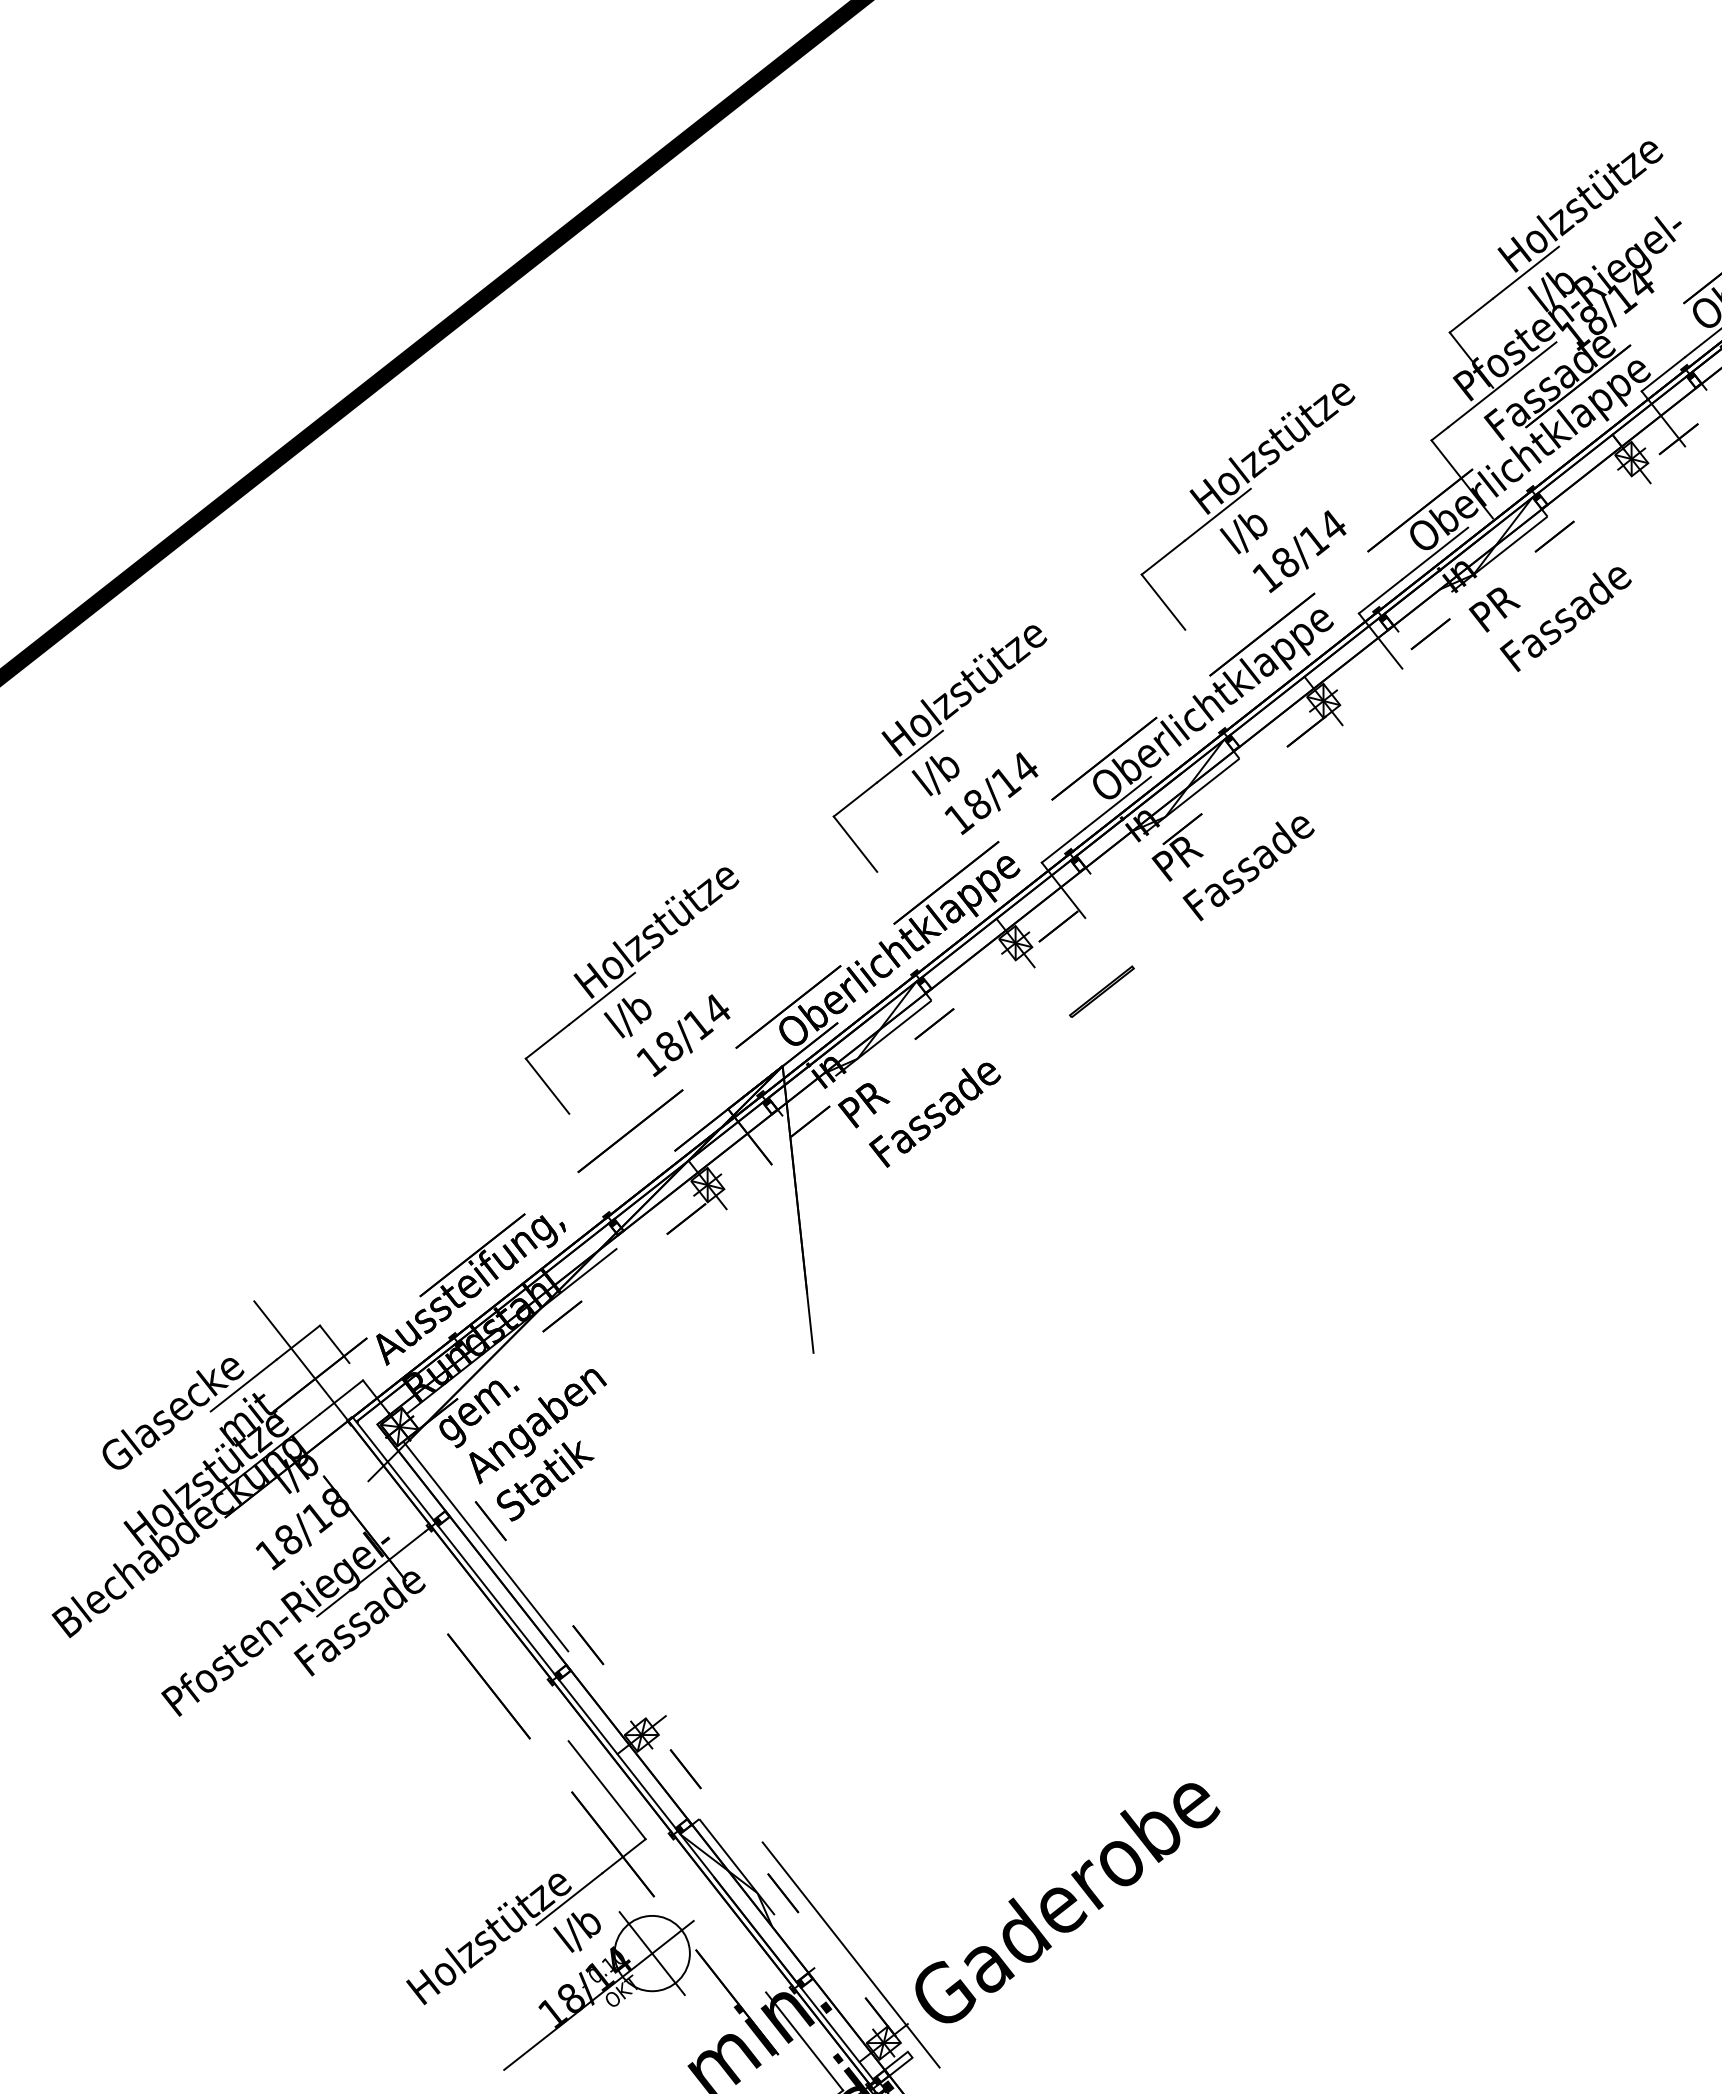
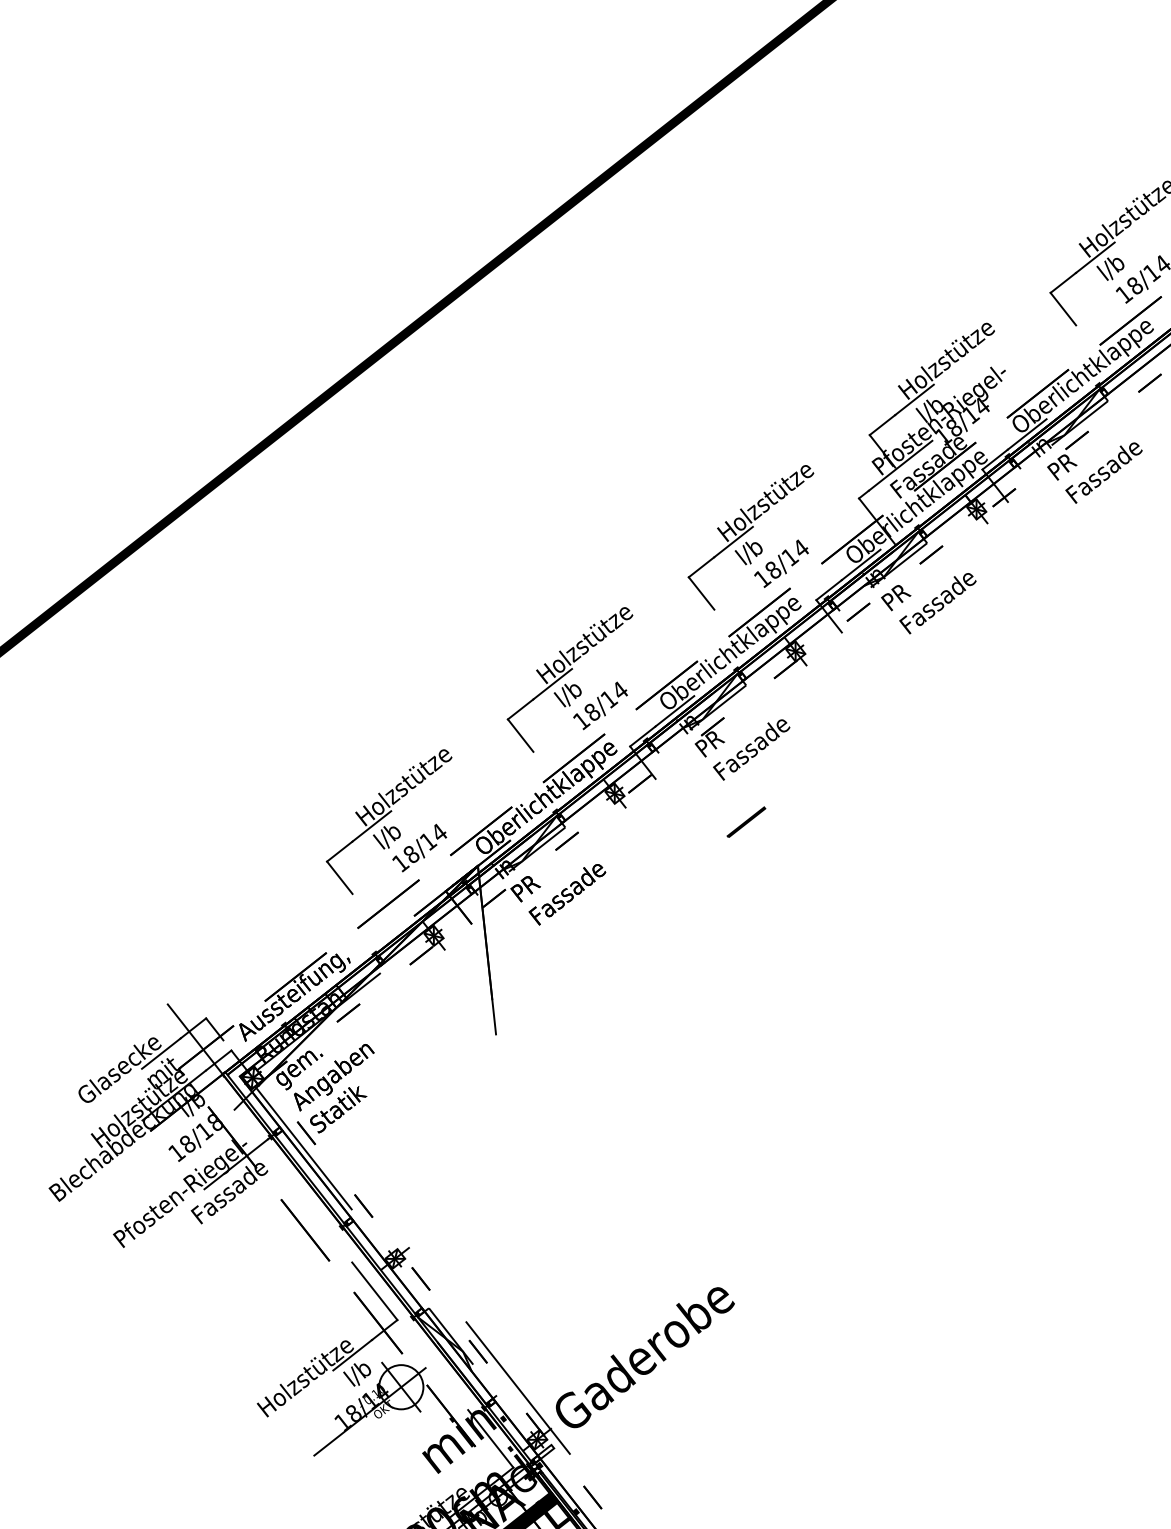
line: (1102, 990) -> (746, 821), moved

